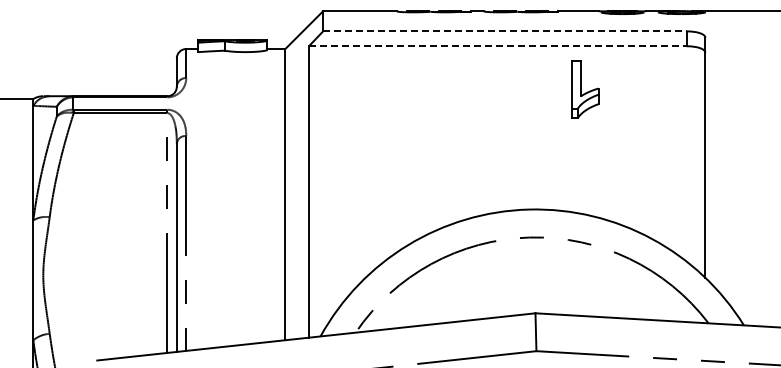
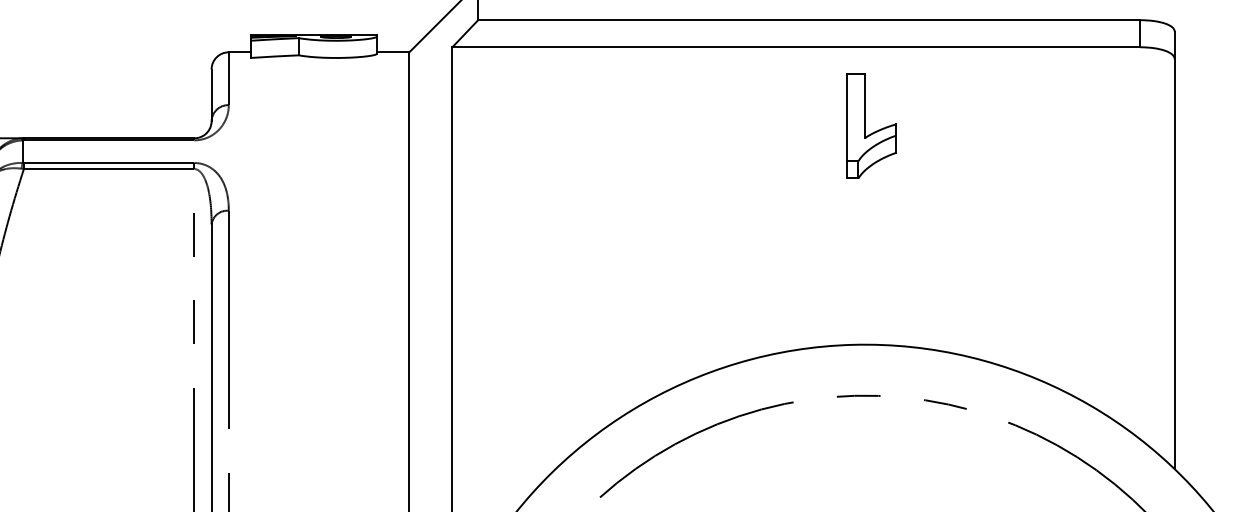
line: (504, 31) -> (808, 20), dashed -> solid
line: (497, 46) -> (795, 47), dashed -> solid
part: (585, 89) -> (872, 126), moved

